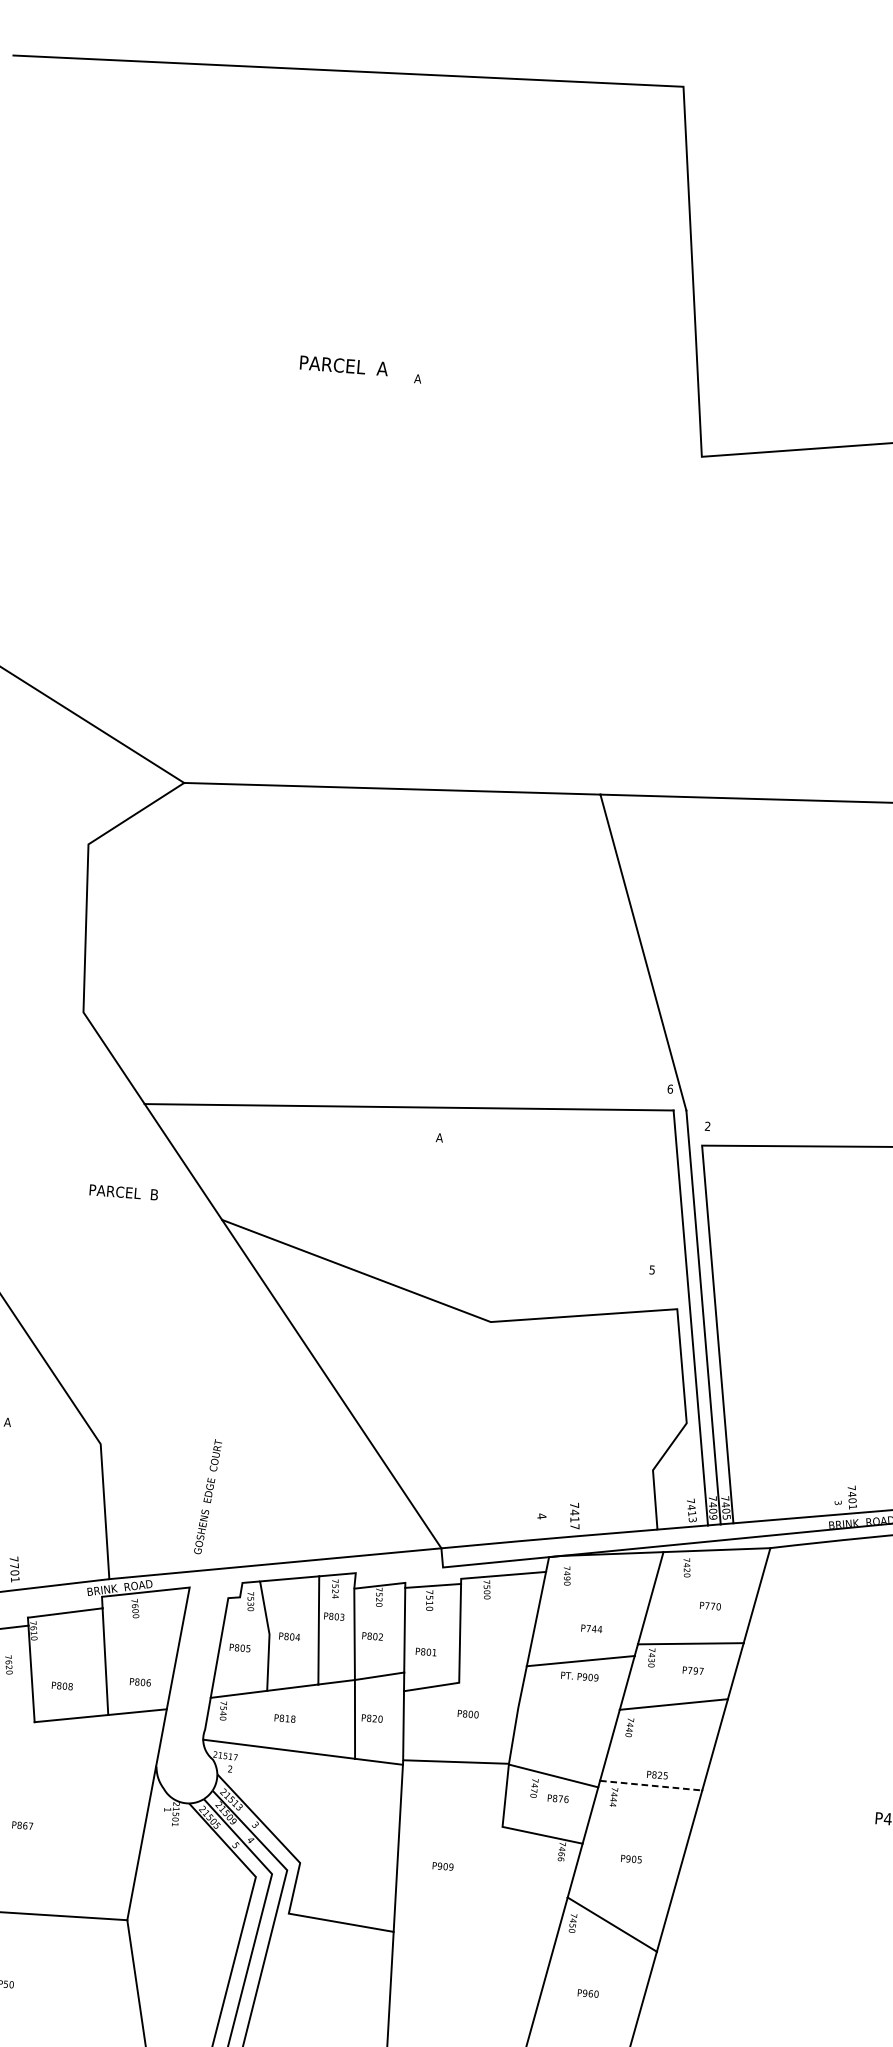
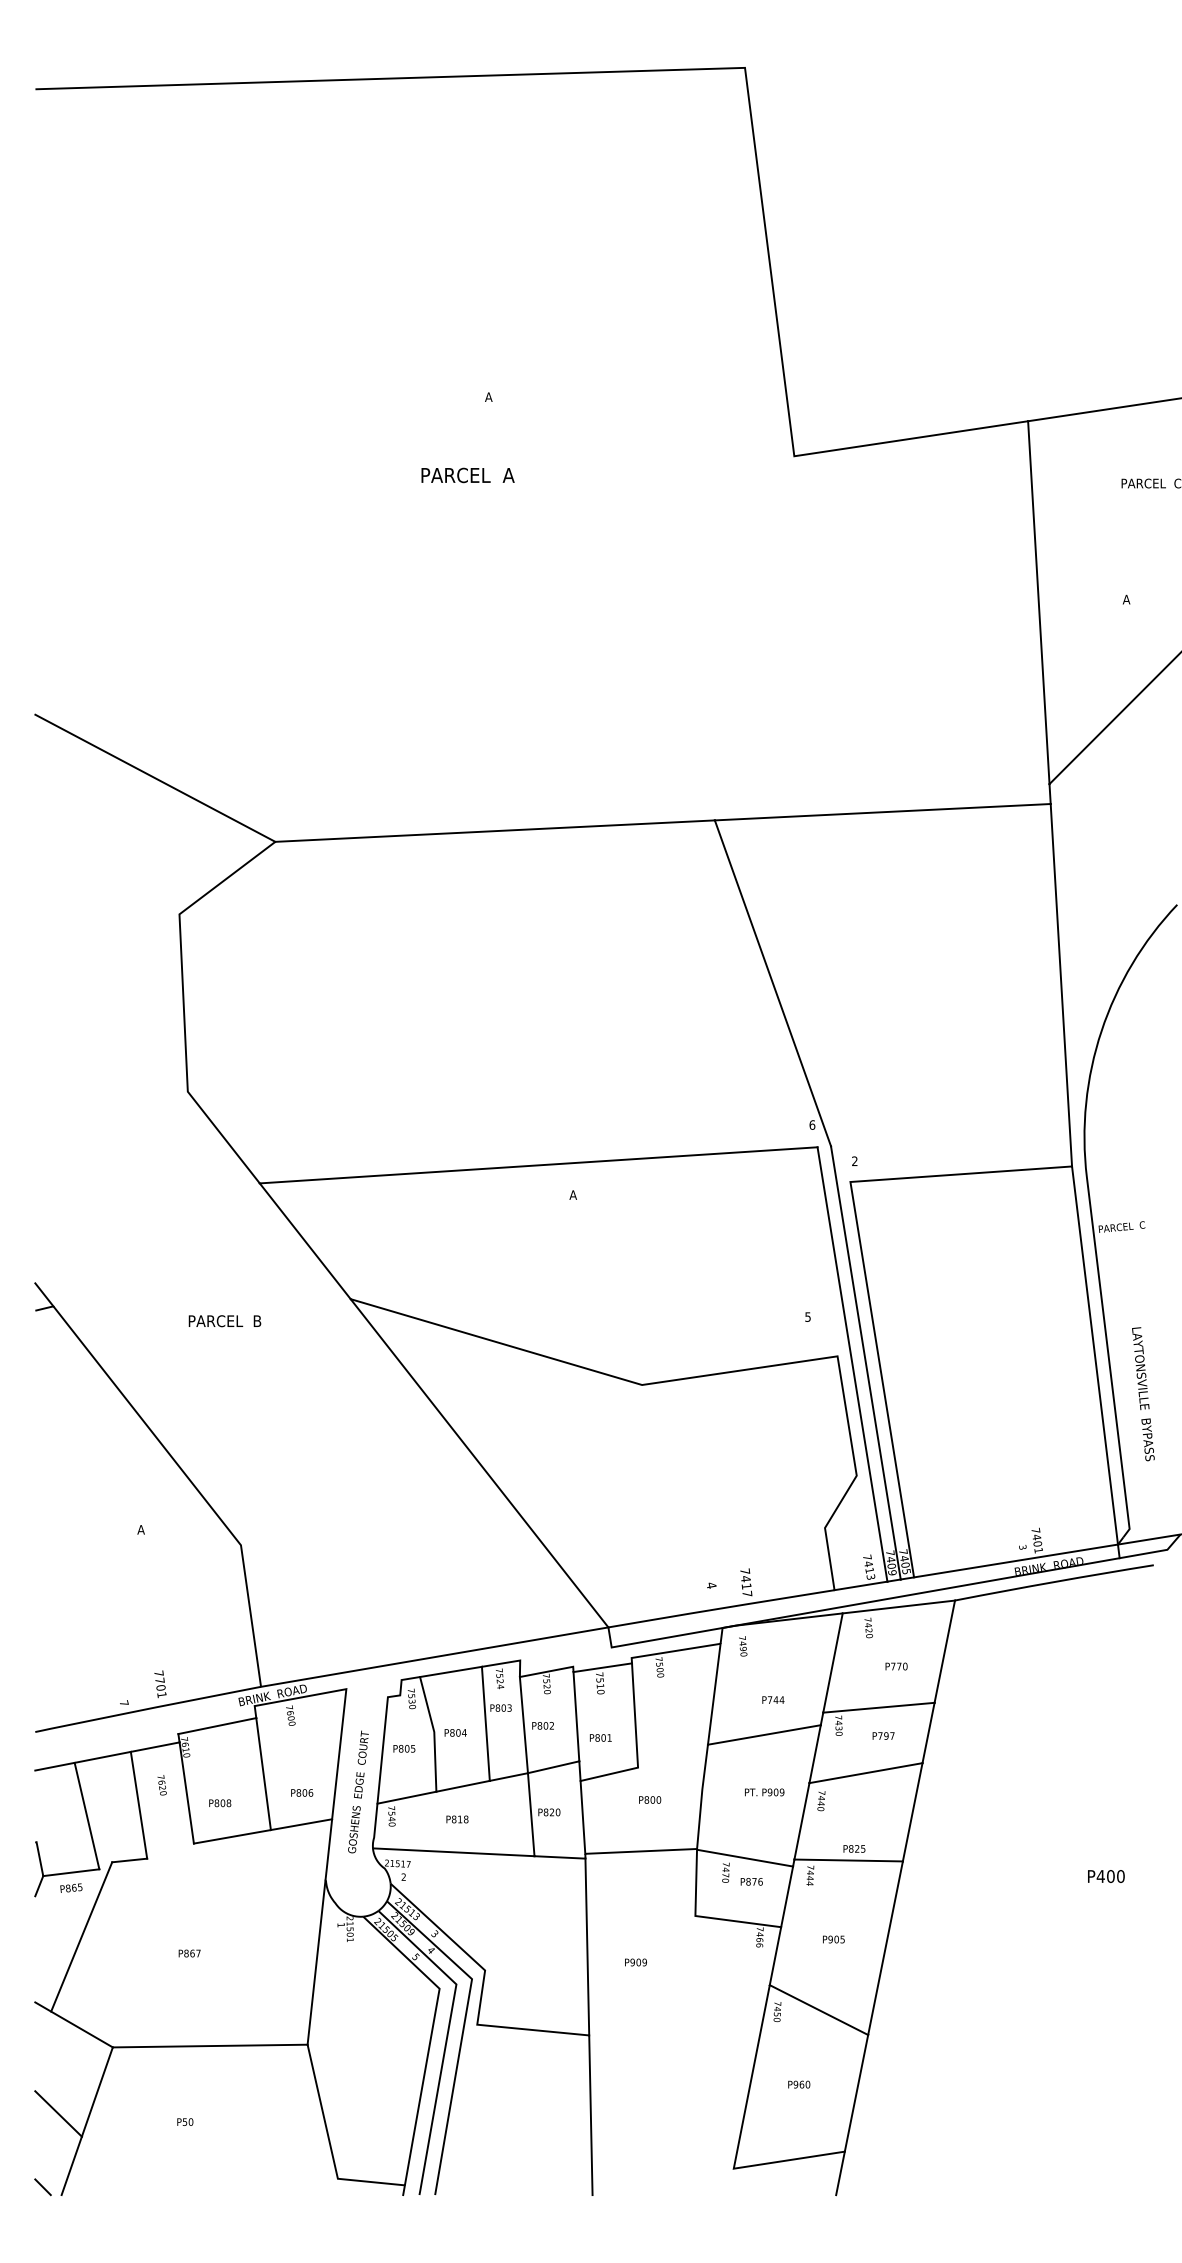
text: (343, 365) -> (467, 475), moved
text: (123, 1192) -> (224, 1321), moved
text: (208, 1496) -> (358, 1791), moved
text: (579, 1676) -> (764, 1792), moved
line: (651, 1785) -> (849, 1860), dashed -> solid

